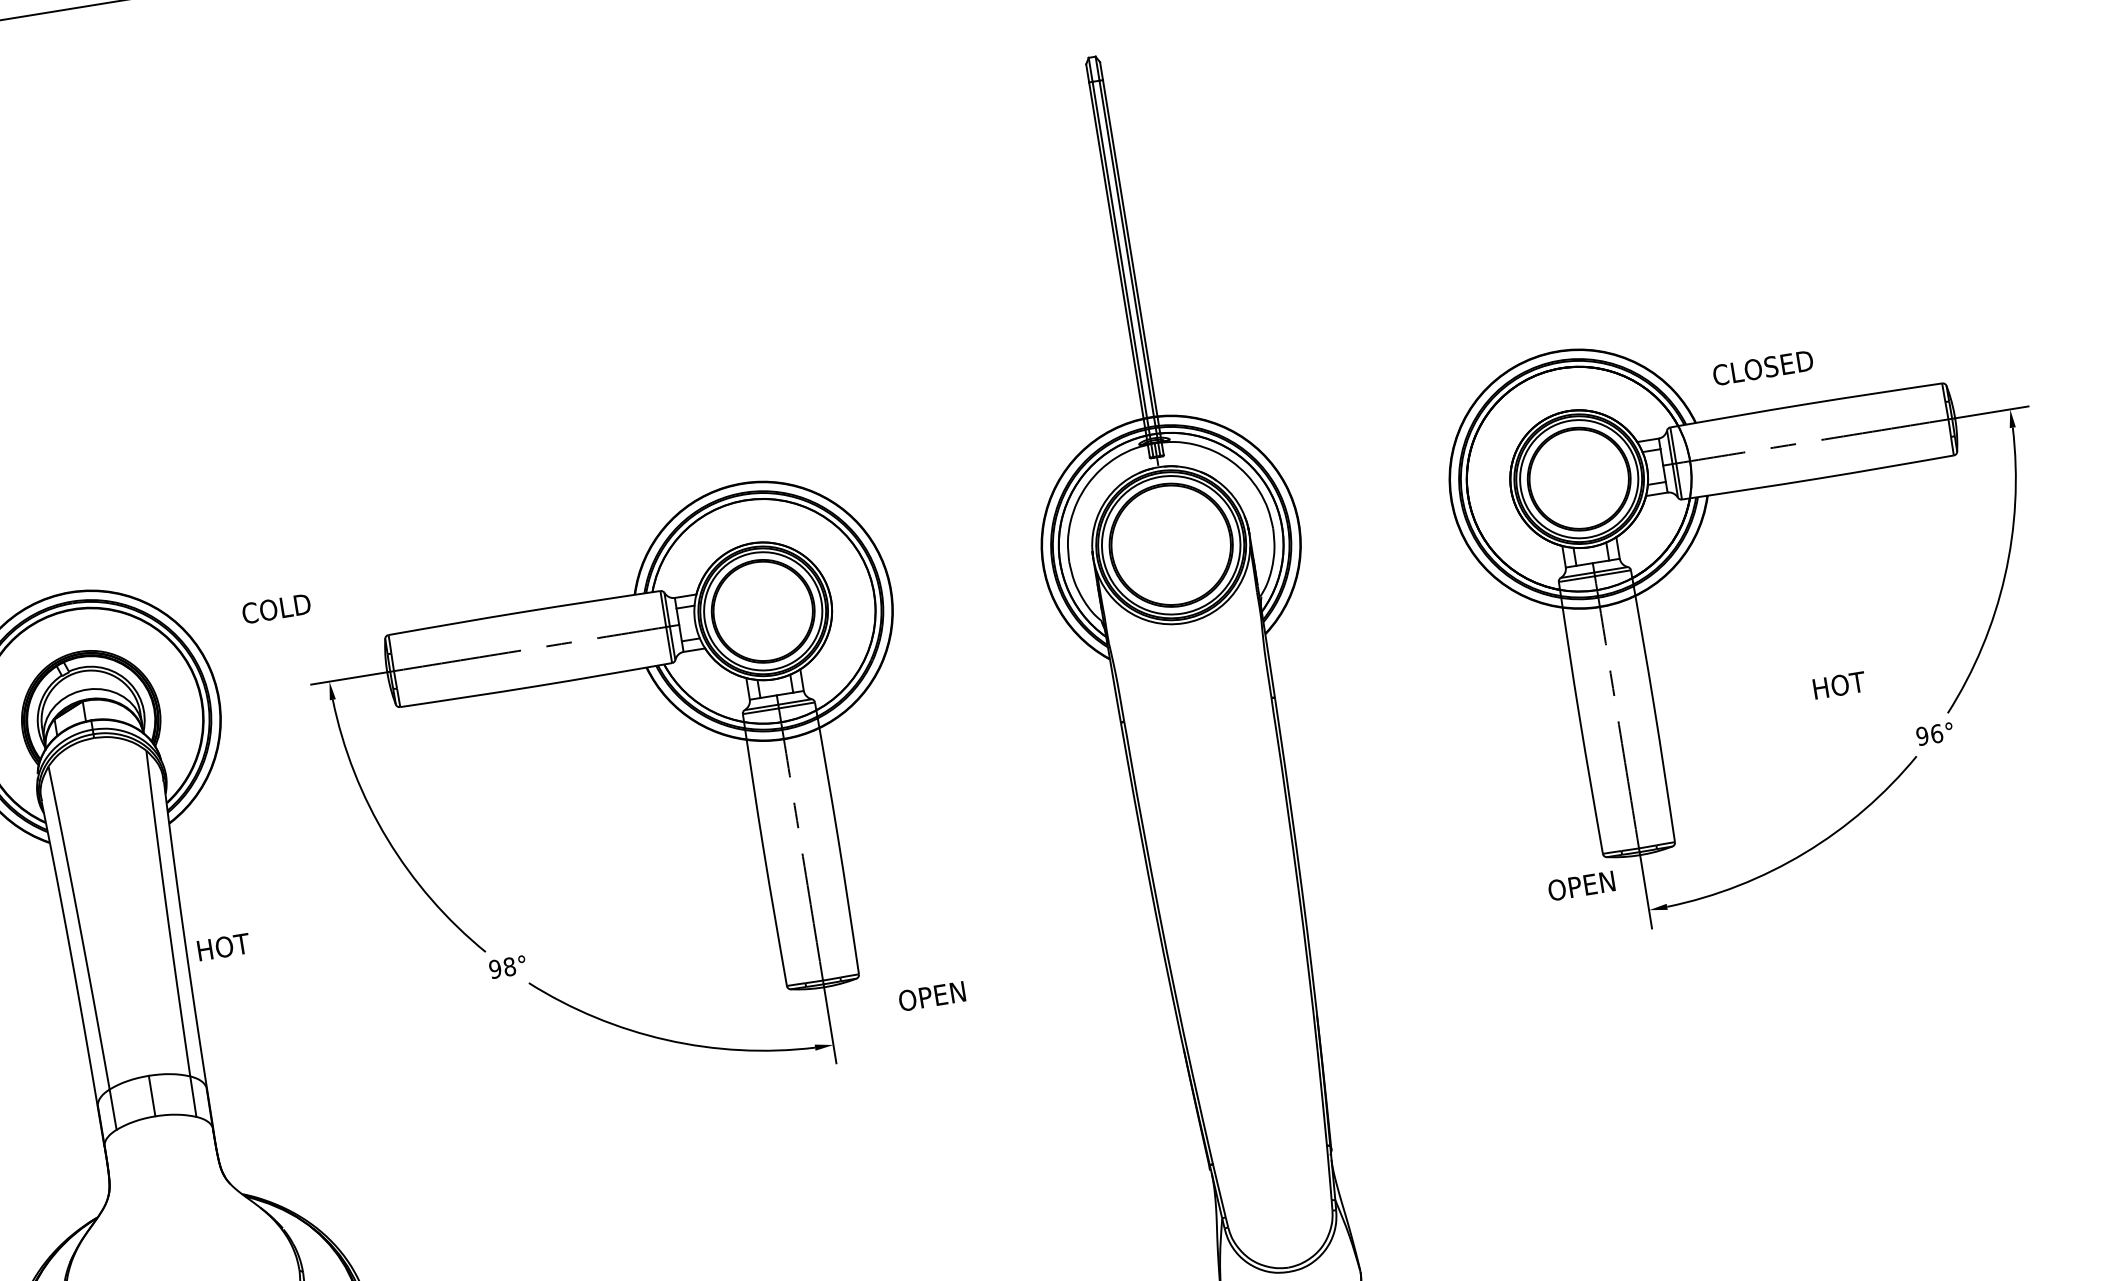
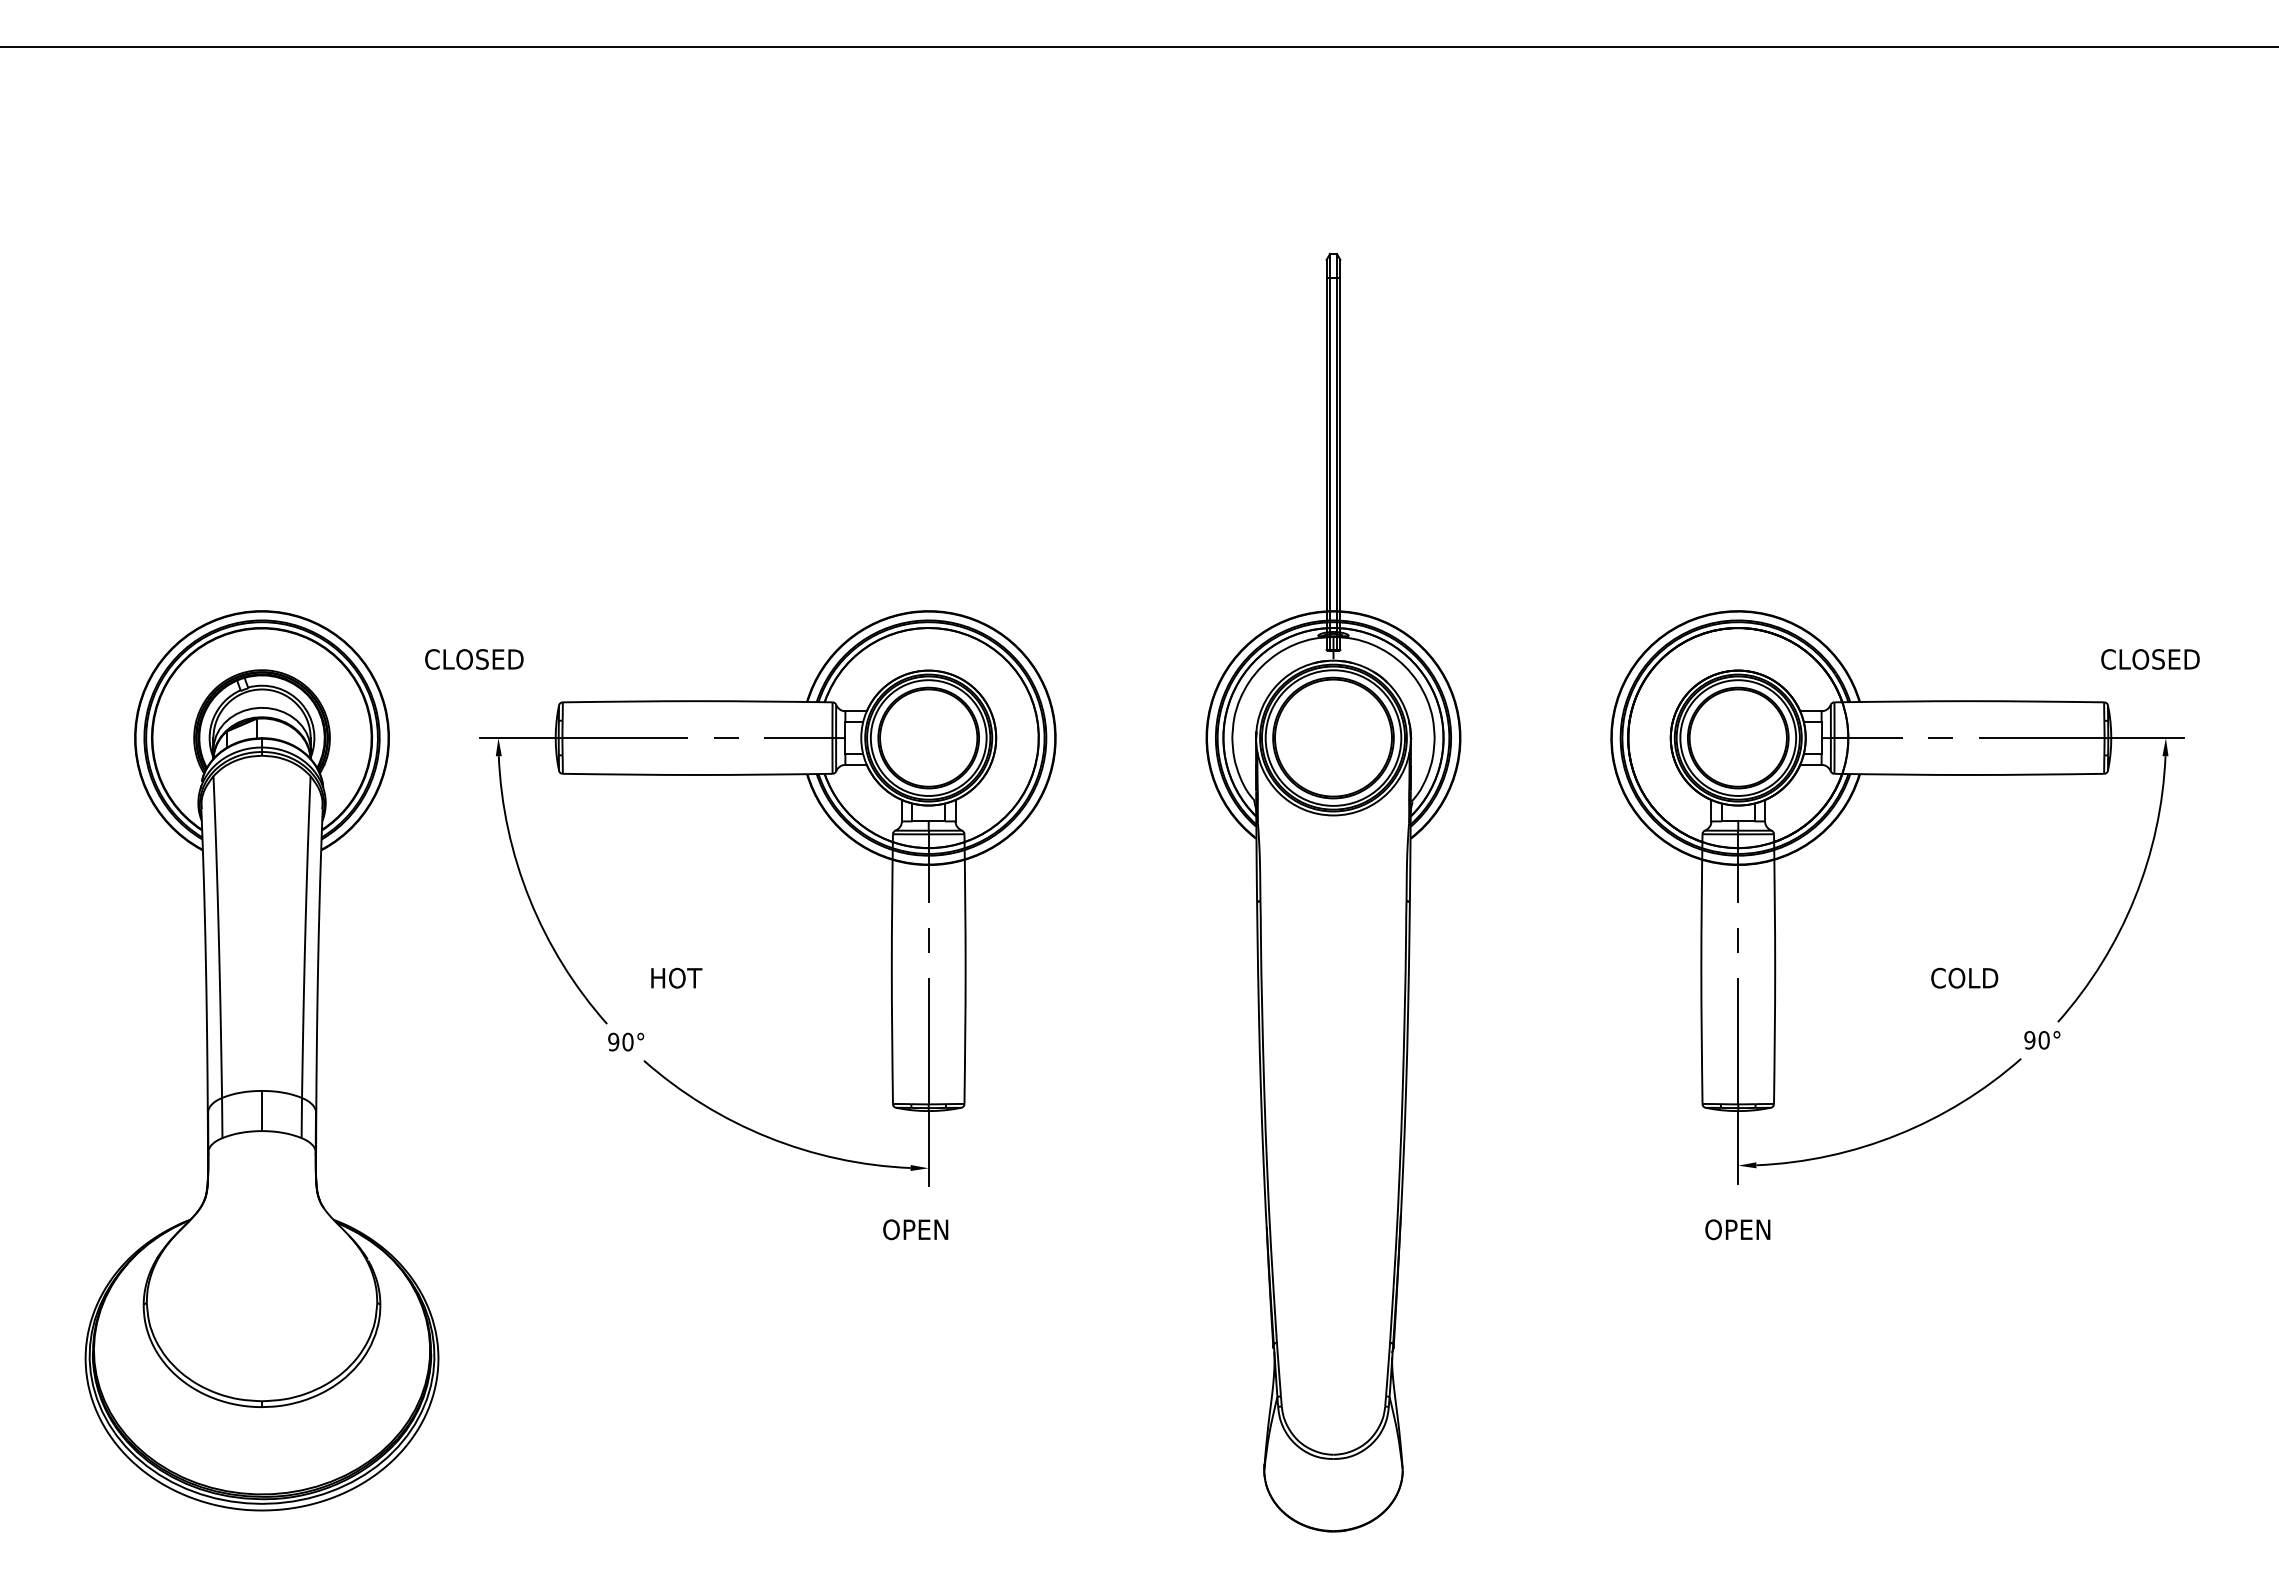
text: (1763, 368) -> (2150, 659), moved
text: (300, 604) -> (482, 659), COLD -> CLOSED
text: (1846, 683) -> (1964, 977), HOT -> COLD
text: (1936, 734) -> (2043, 1040), 96° -> 90°
text: (1581, 885) -> (1737, 1229), moved
text: (223, 946) -> (676, 977), moved
text: (509, 967) -> (627, 1042), 98° -> 90°
text: (931, 996) -> (915, 1229), moved

